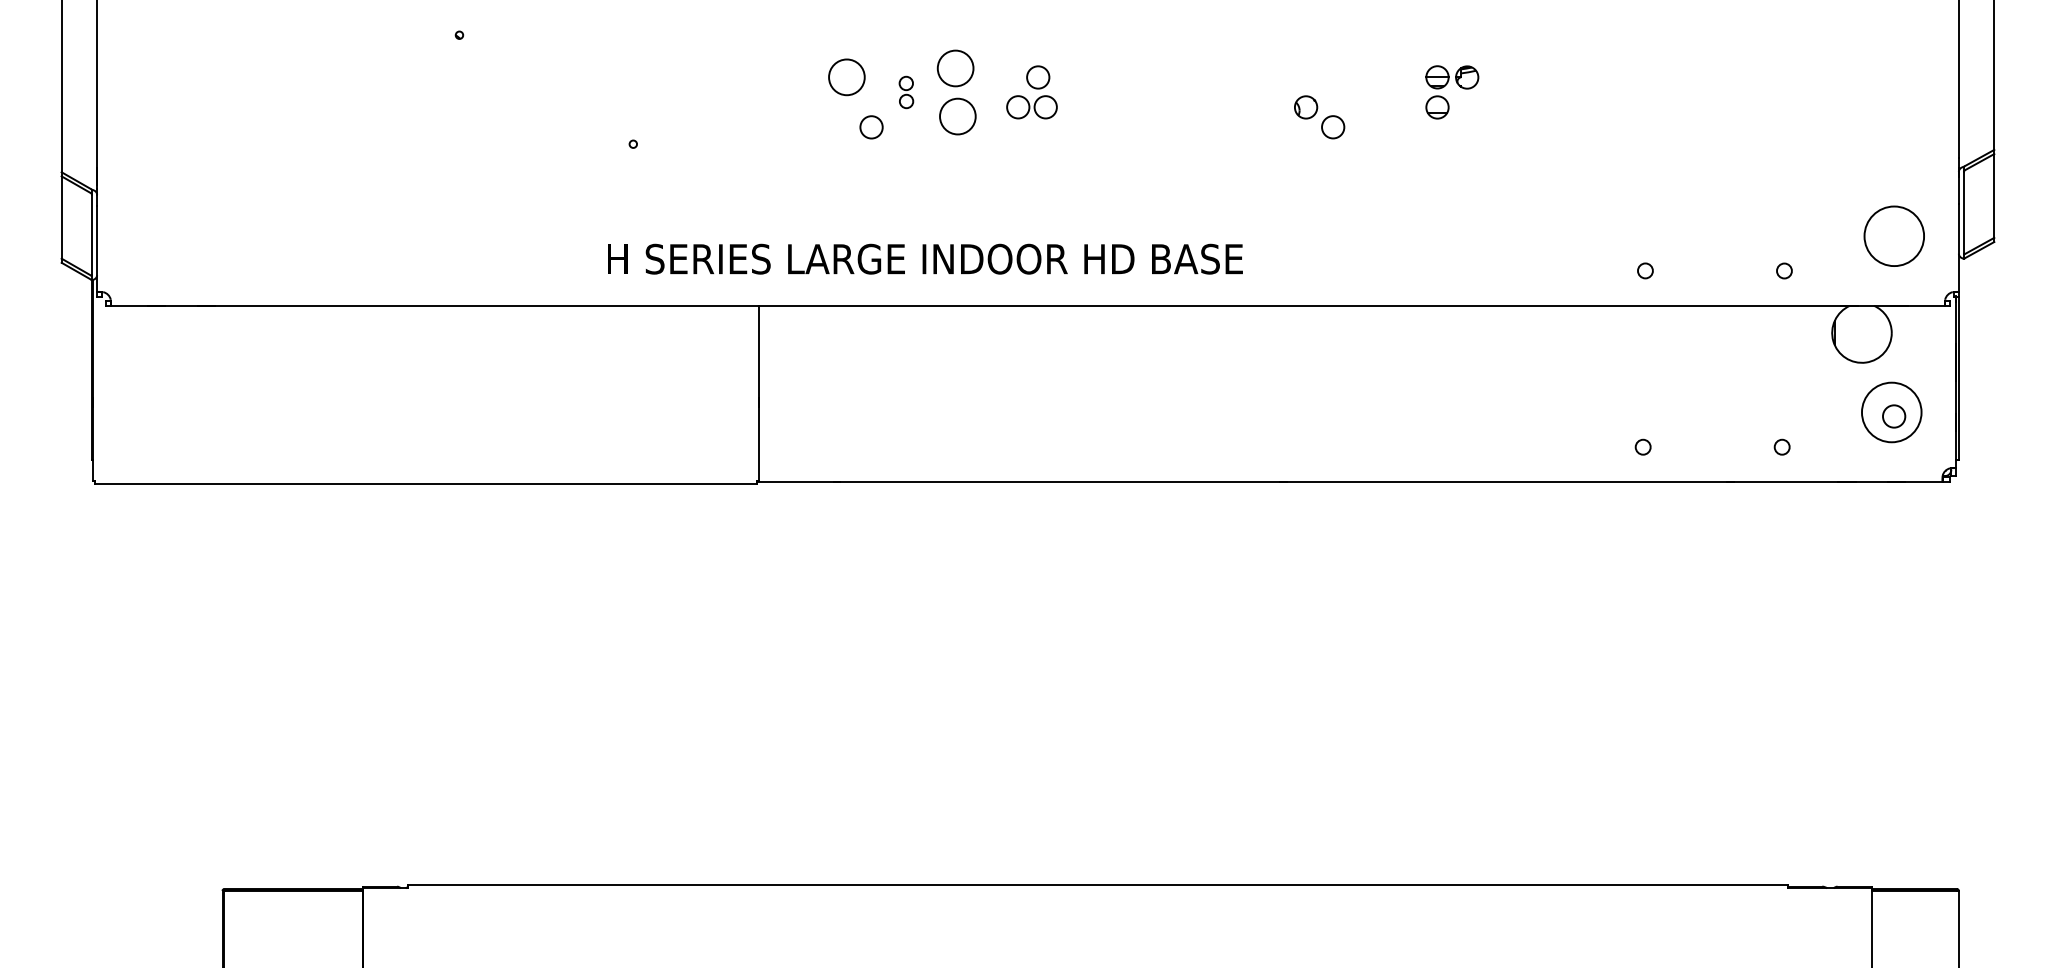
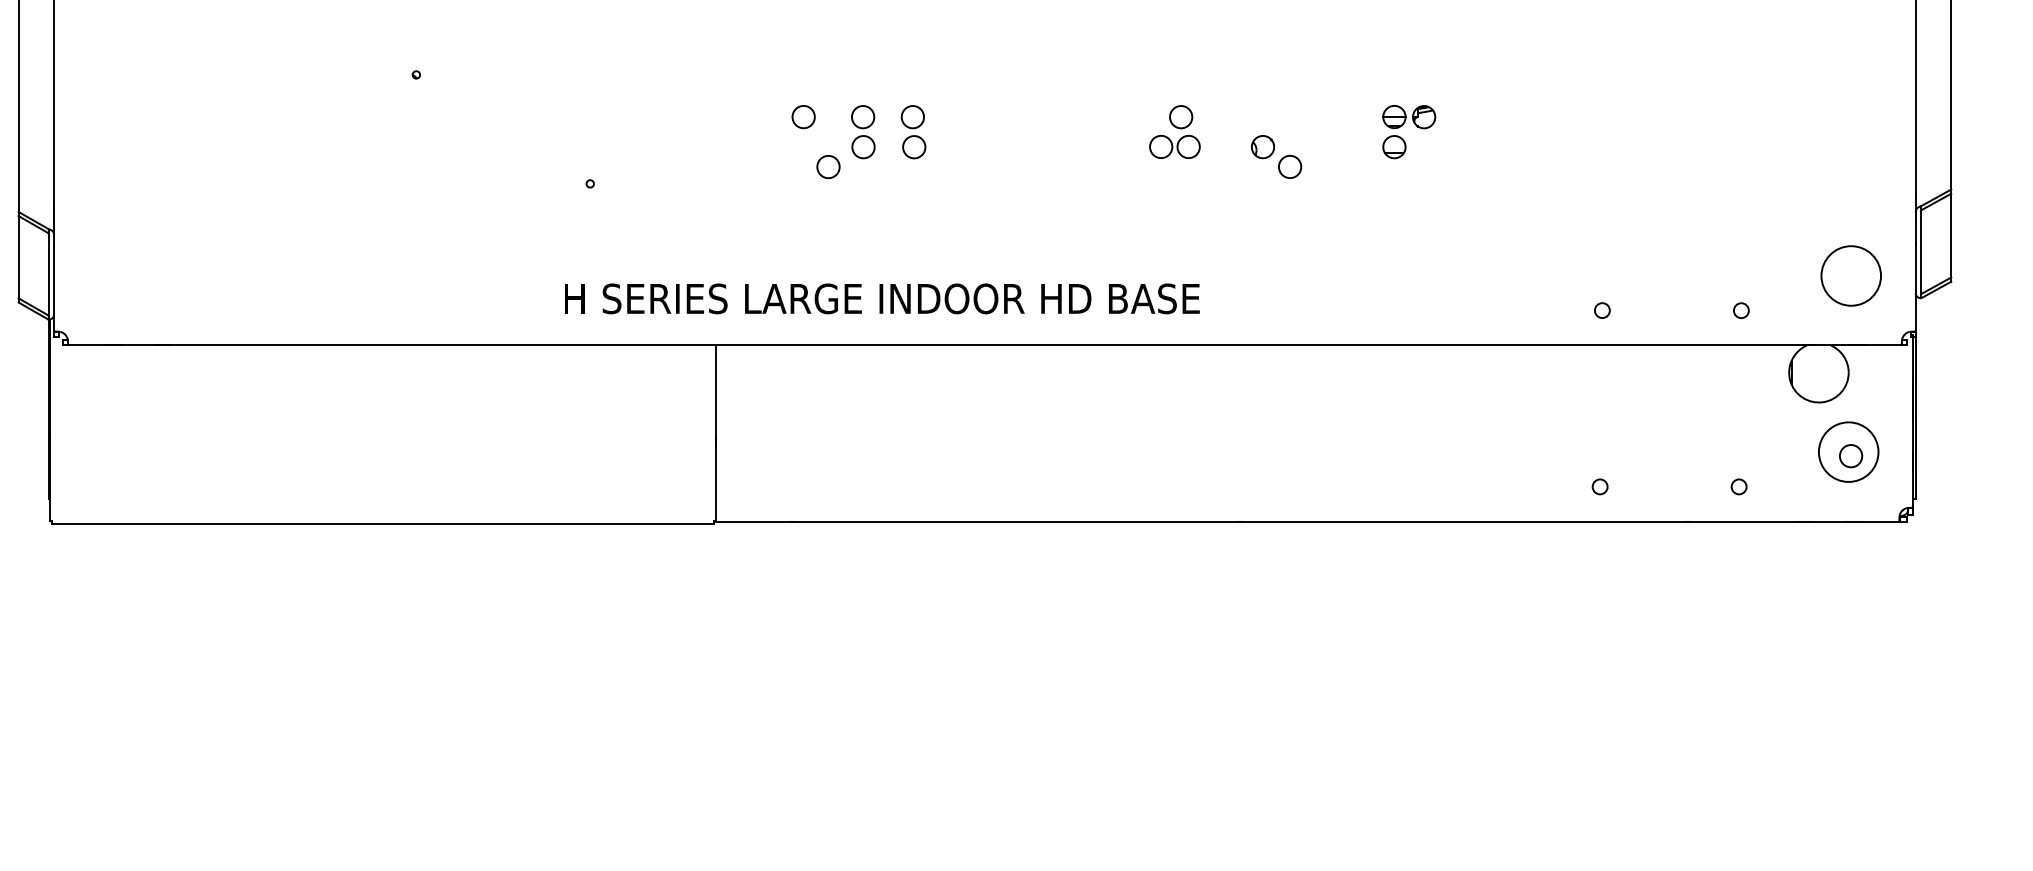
circle: (846, 77) -> (803, 117), size x0.62
part: (906, 92) -> (863, 132), size x1.67
part: (956, 92) -> (913, 132), size x0.62
part: (1031, 92) -> (1174, 132), moved

